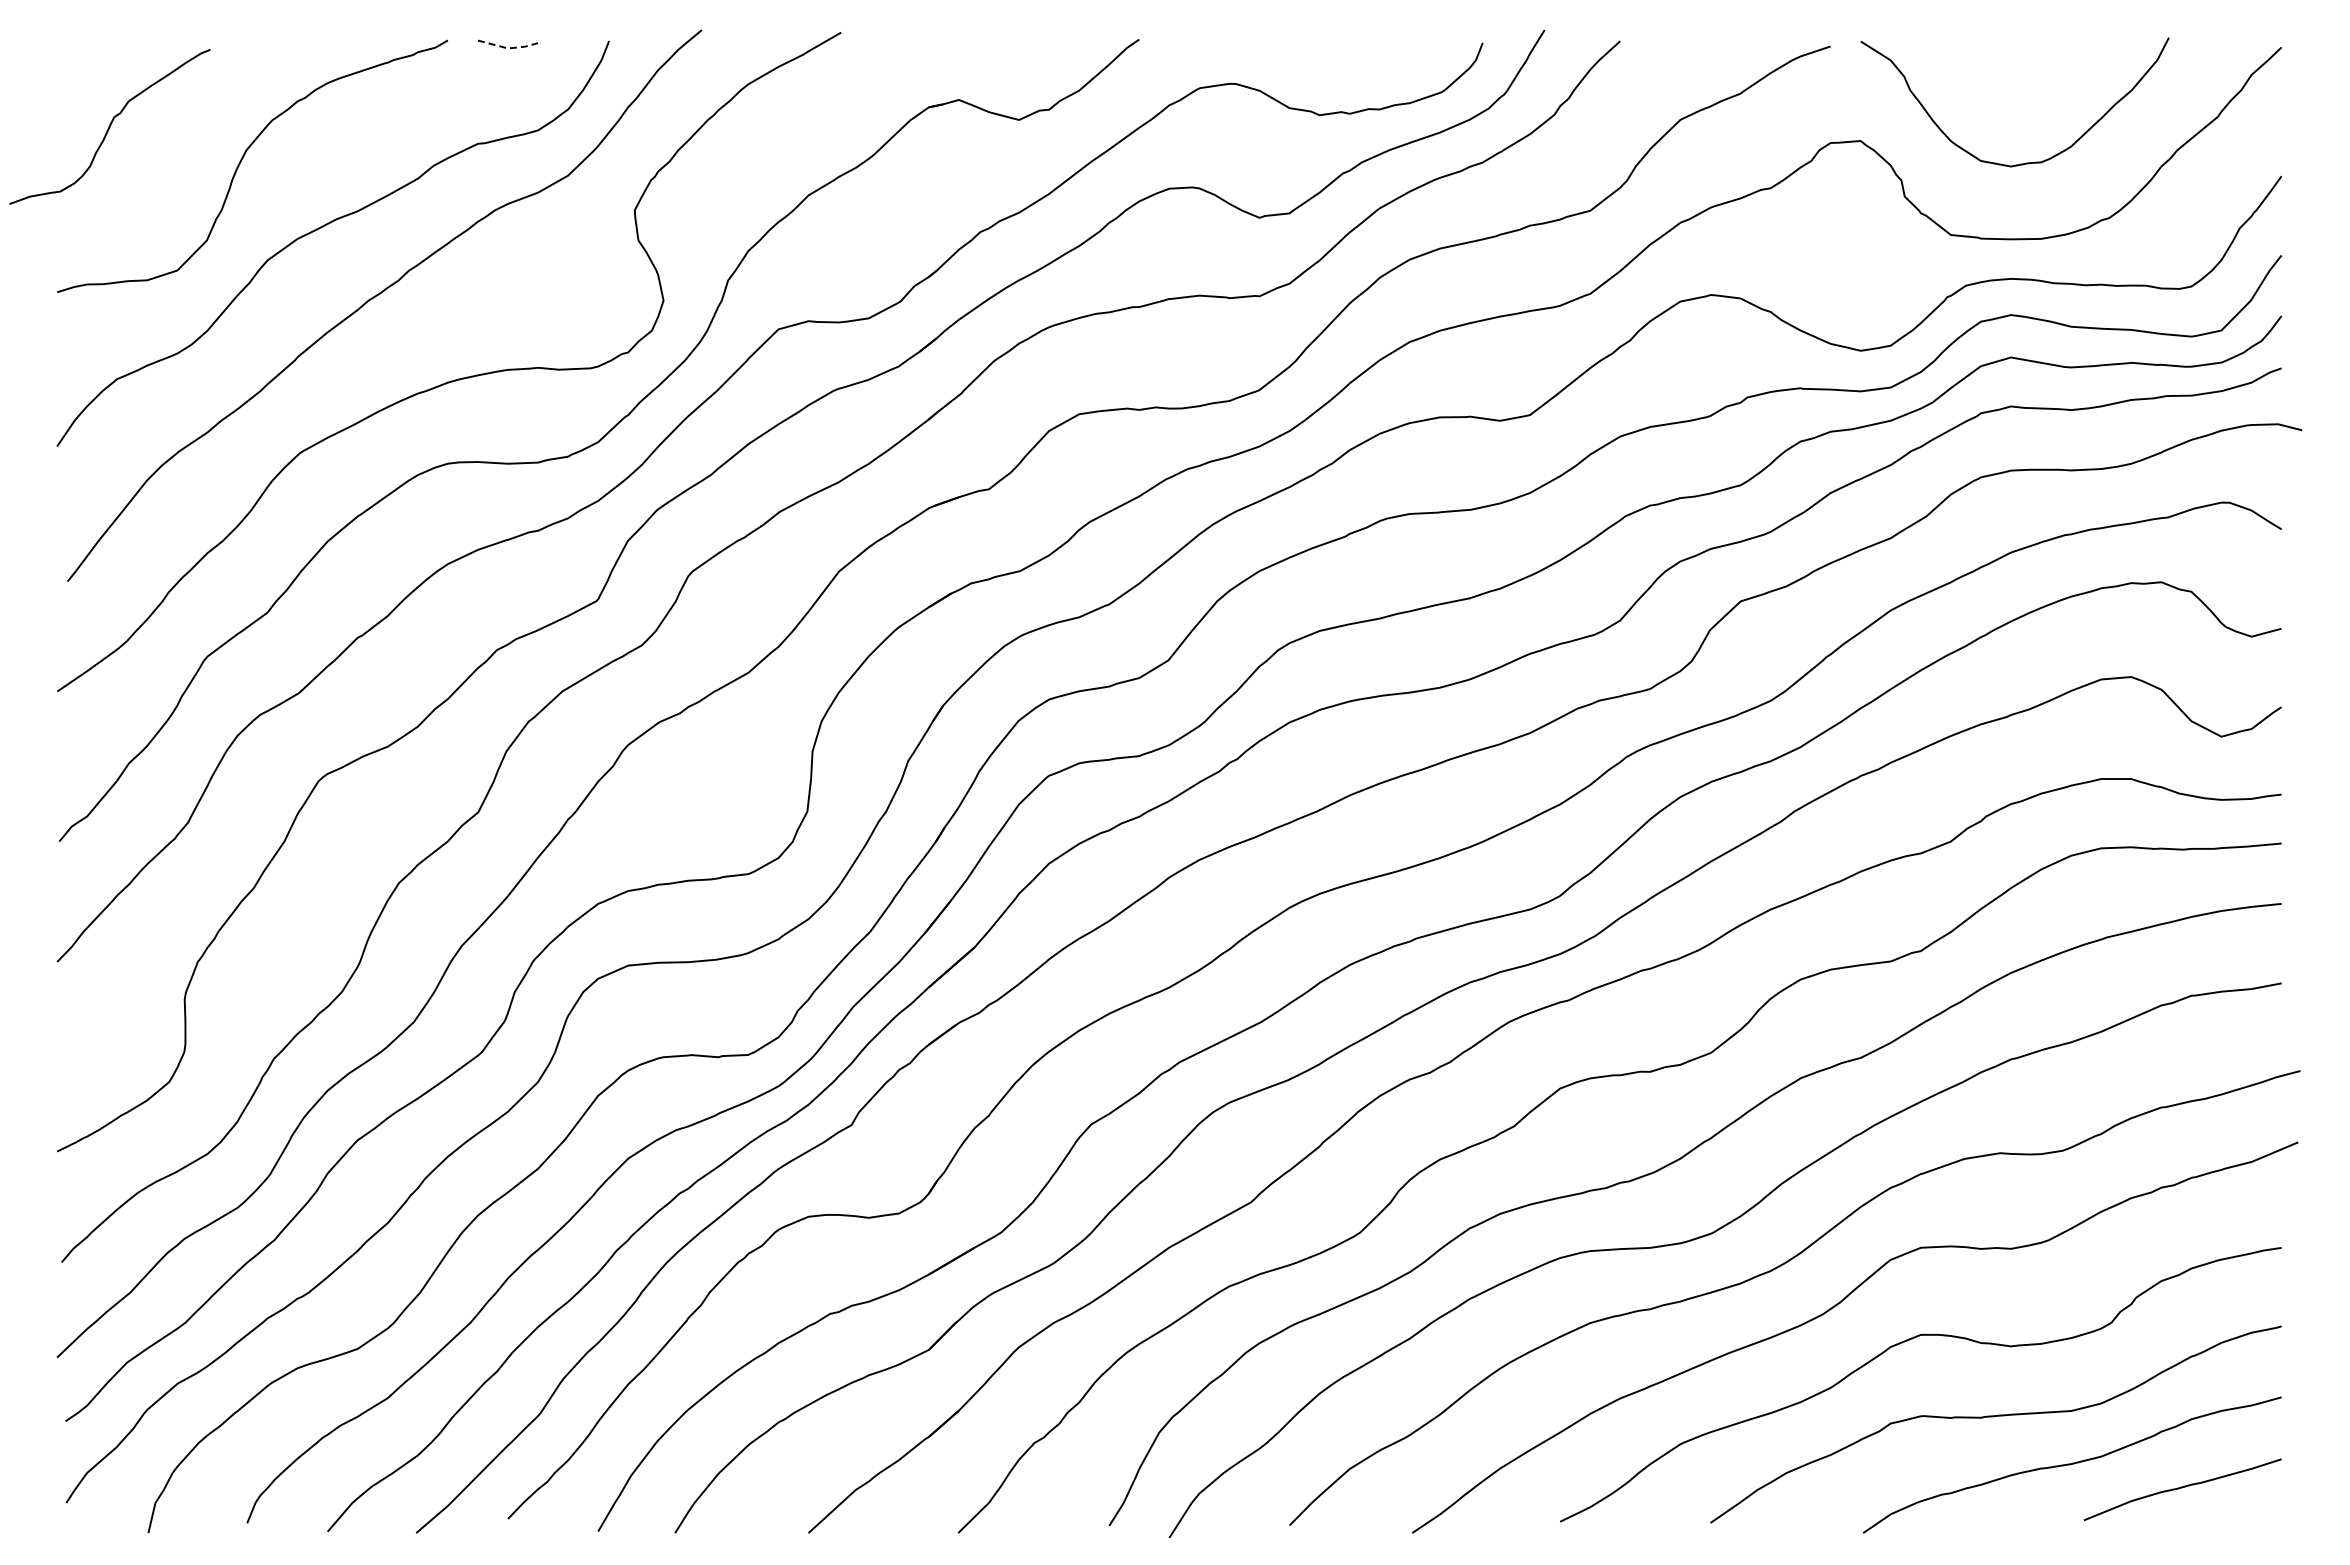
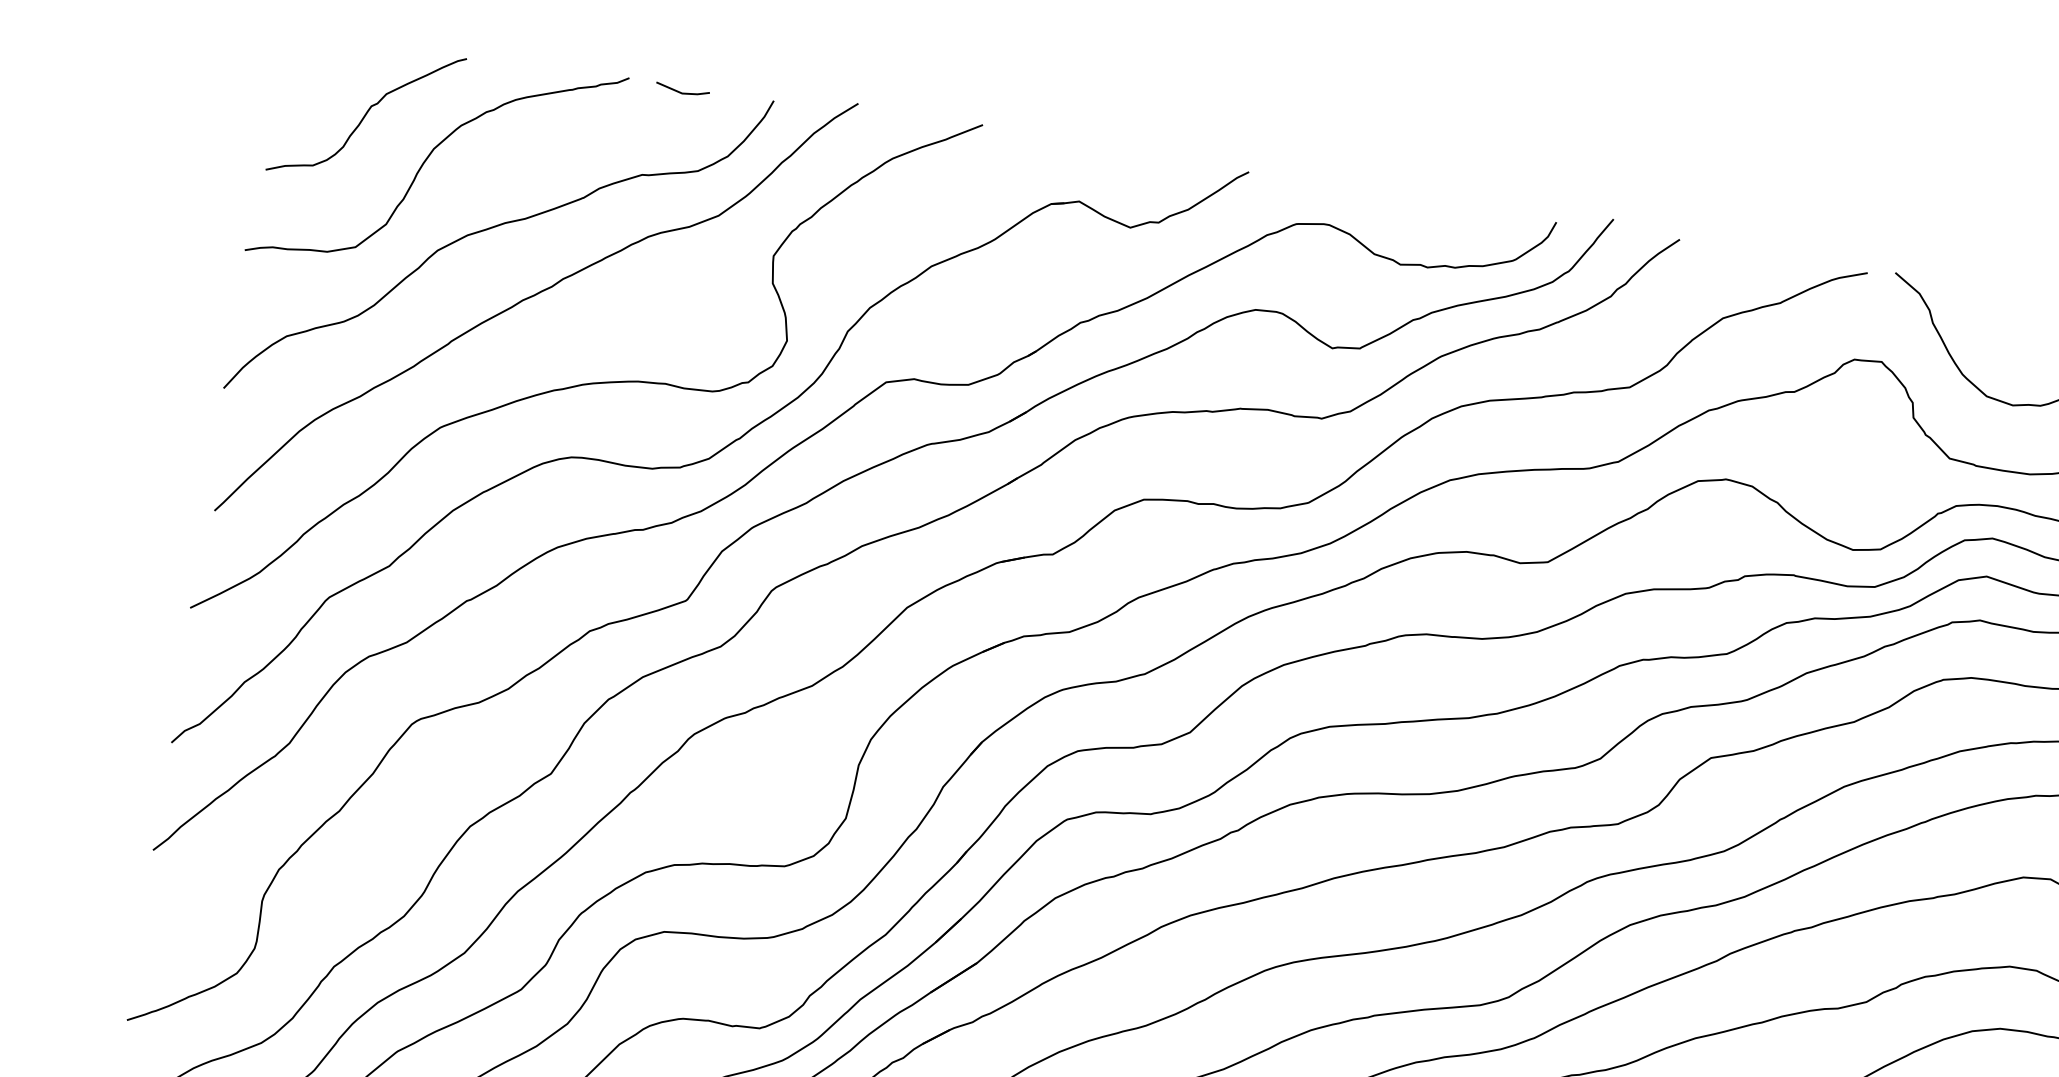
line: (508, 48) -> (682, 93), dashed -> solid
curve: (109, 126) -> (365, 113), moved

